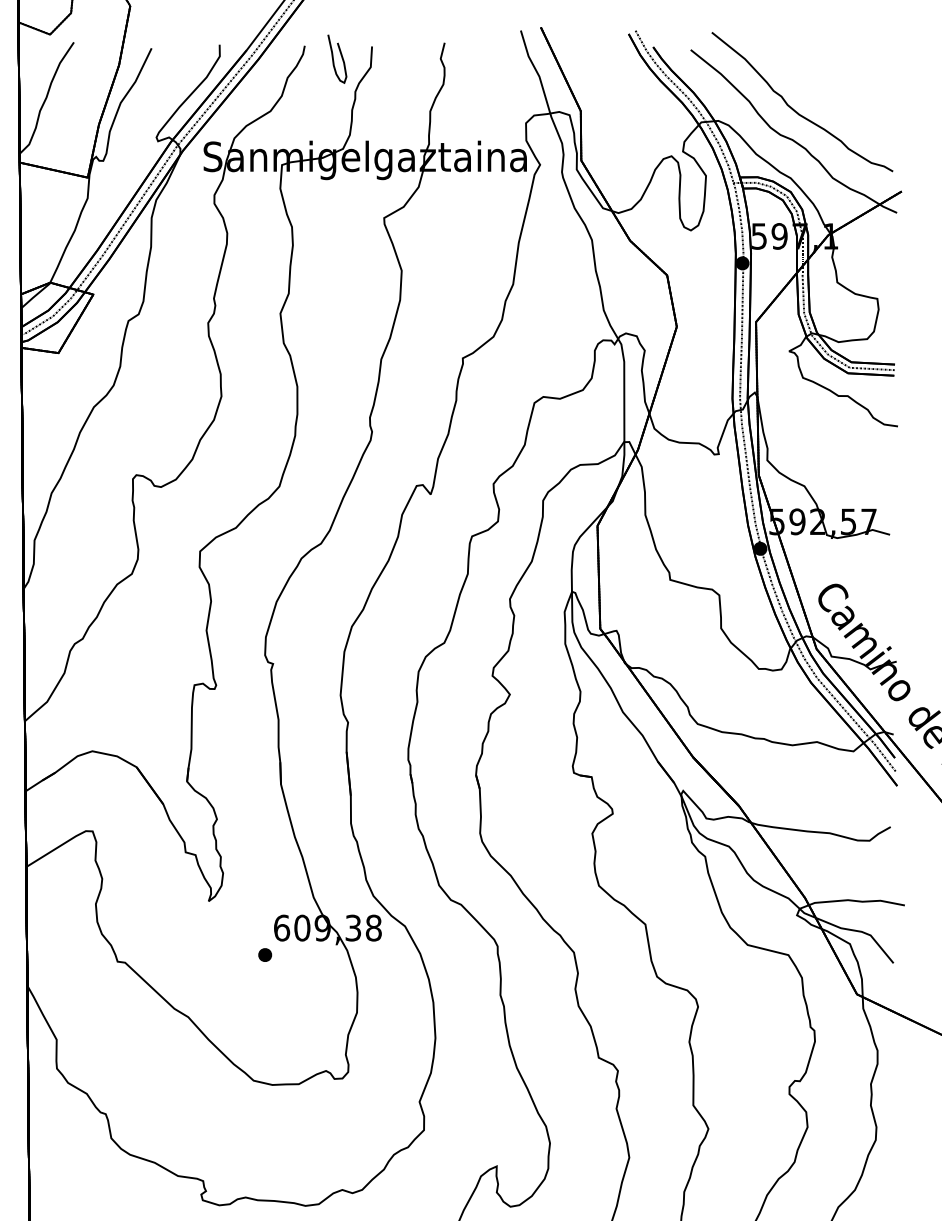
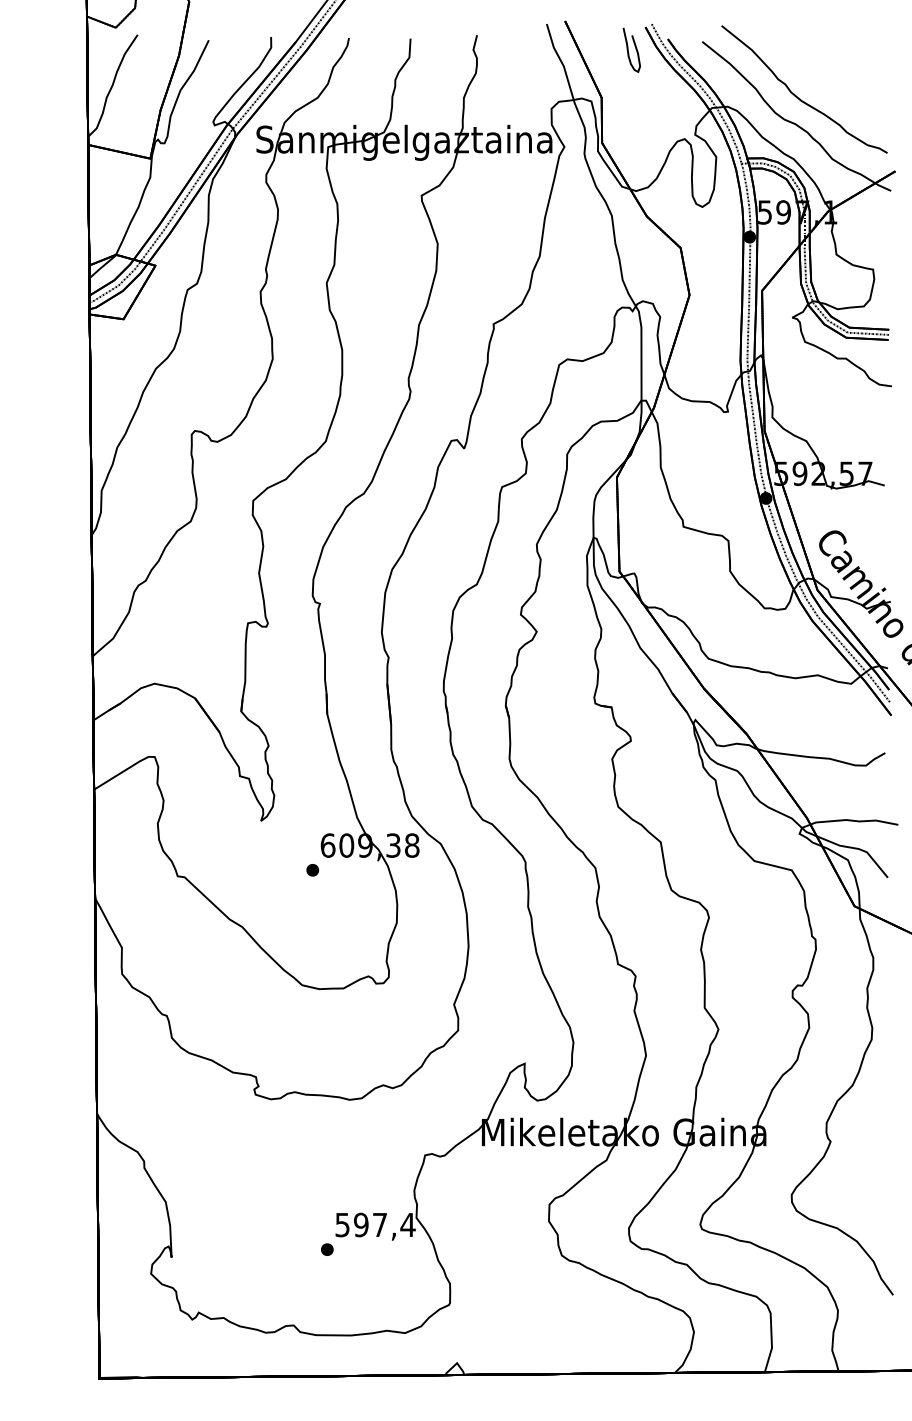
curve: (333, 58) -> (628, 49), moved

